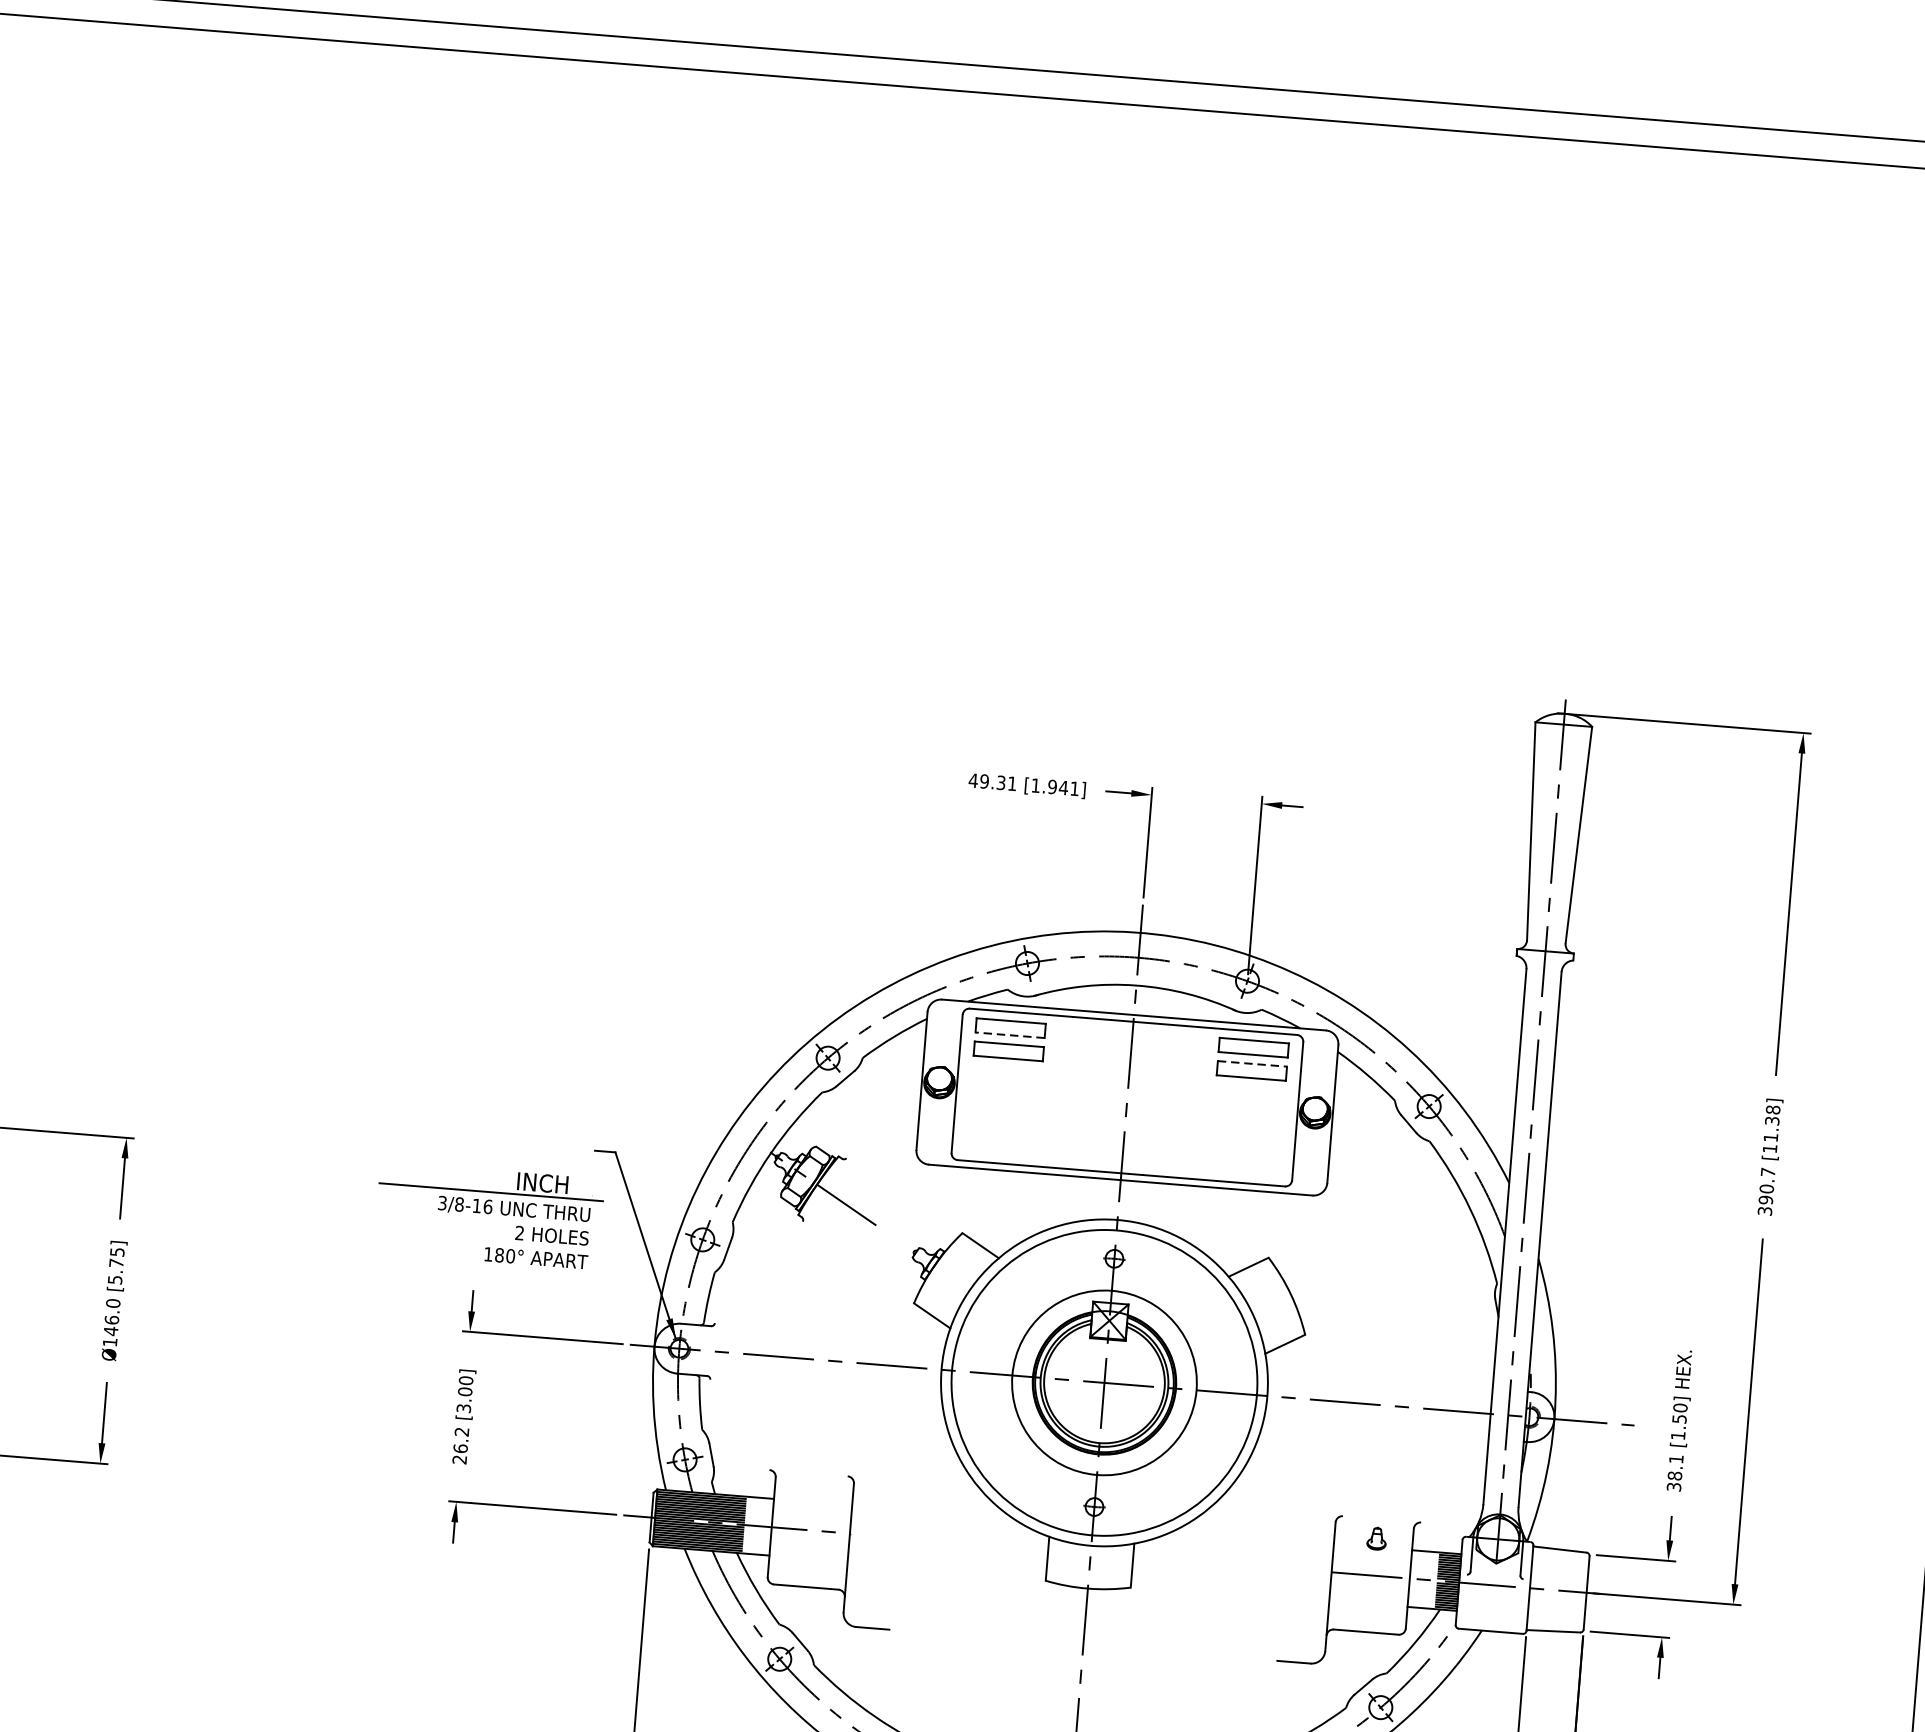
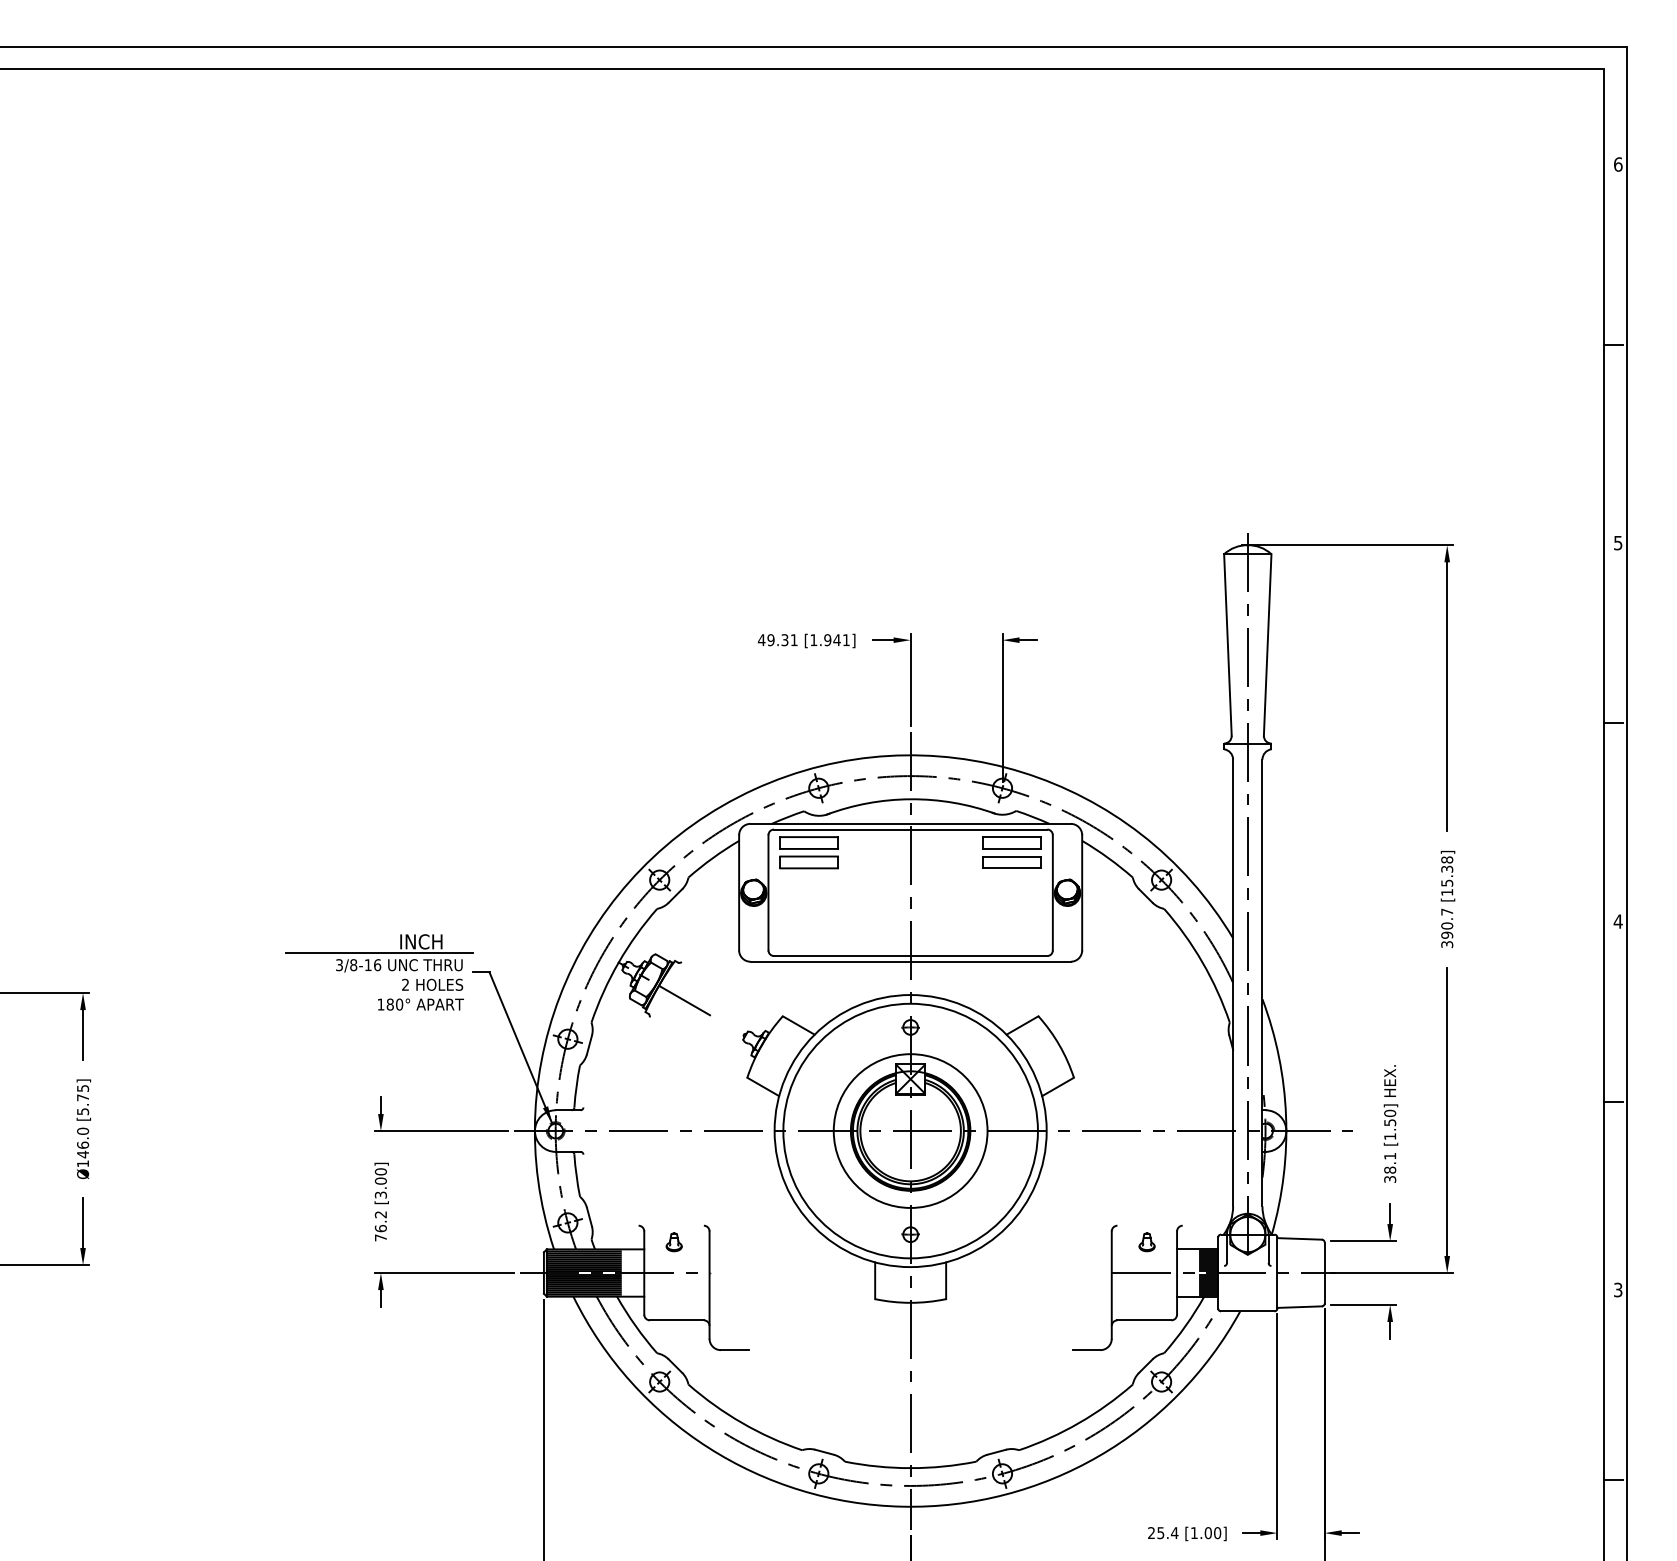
line: (1010, 1034) -> (809, 848), dashed -> solid
line: (1252, 1063) -> (1012, 856), dashed -> solid
text: (1771, 1136) -> (1447, 882), [11.38] -> [15.38]
part: (489, 1215) -> (379, 972), moved
text: (459, 1459) -> (380, 1237), 26.2 -> 76.2
part: (809, 1493) -> (673, 1242), added

